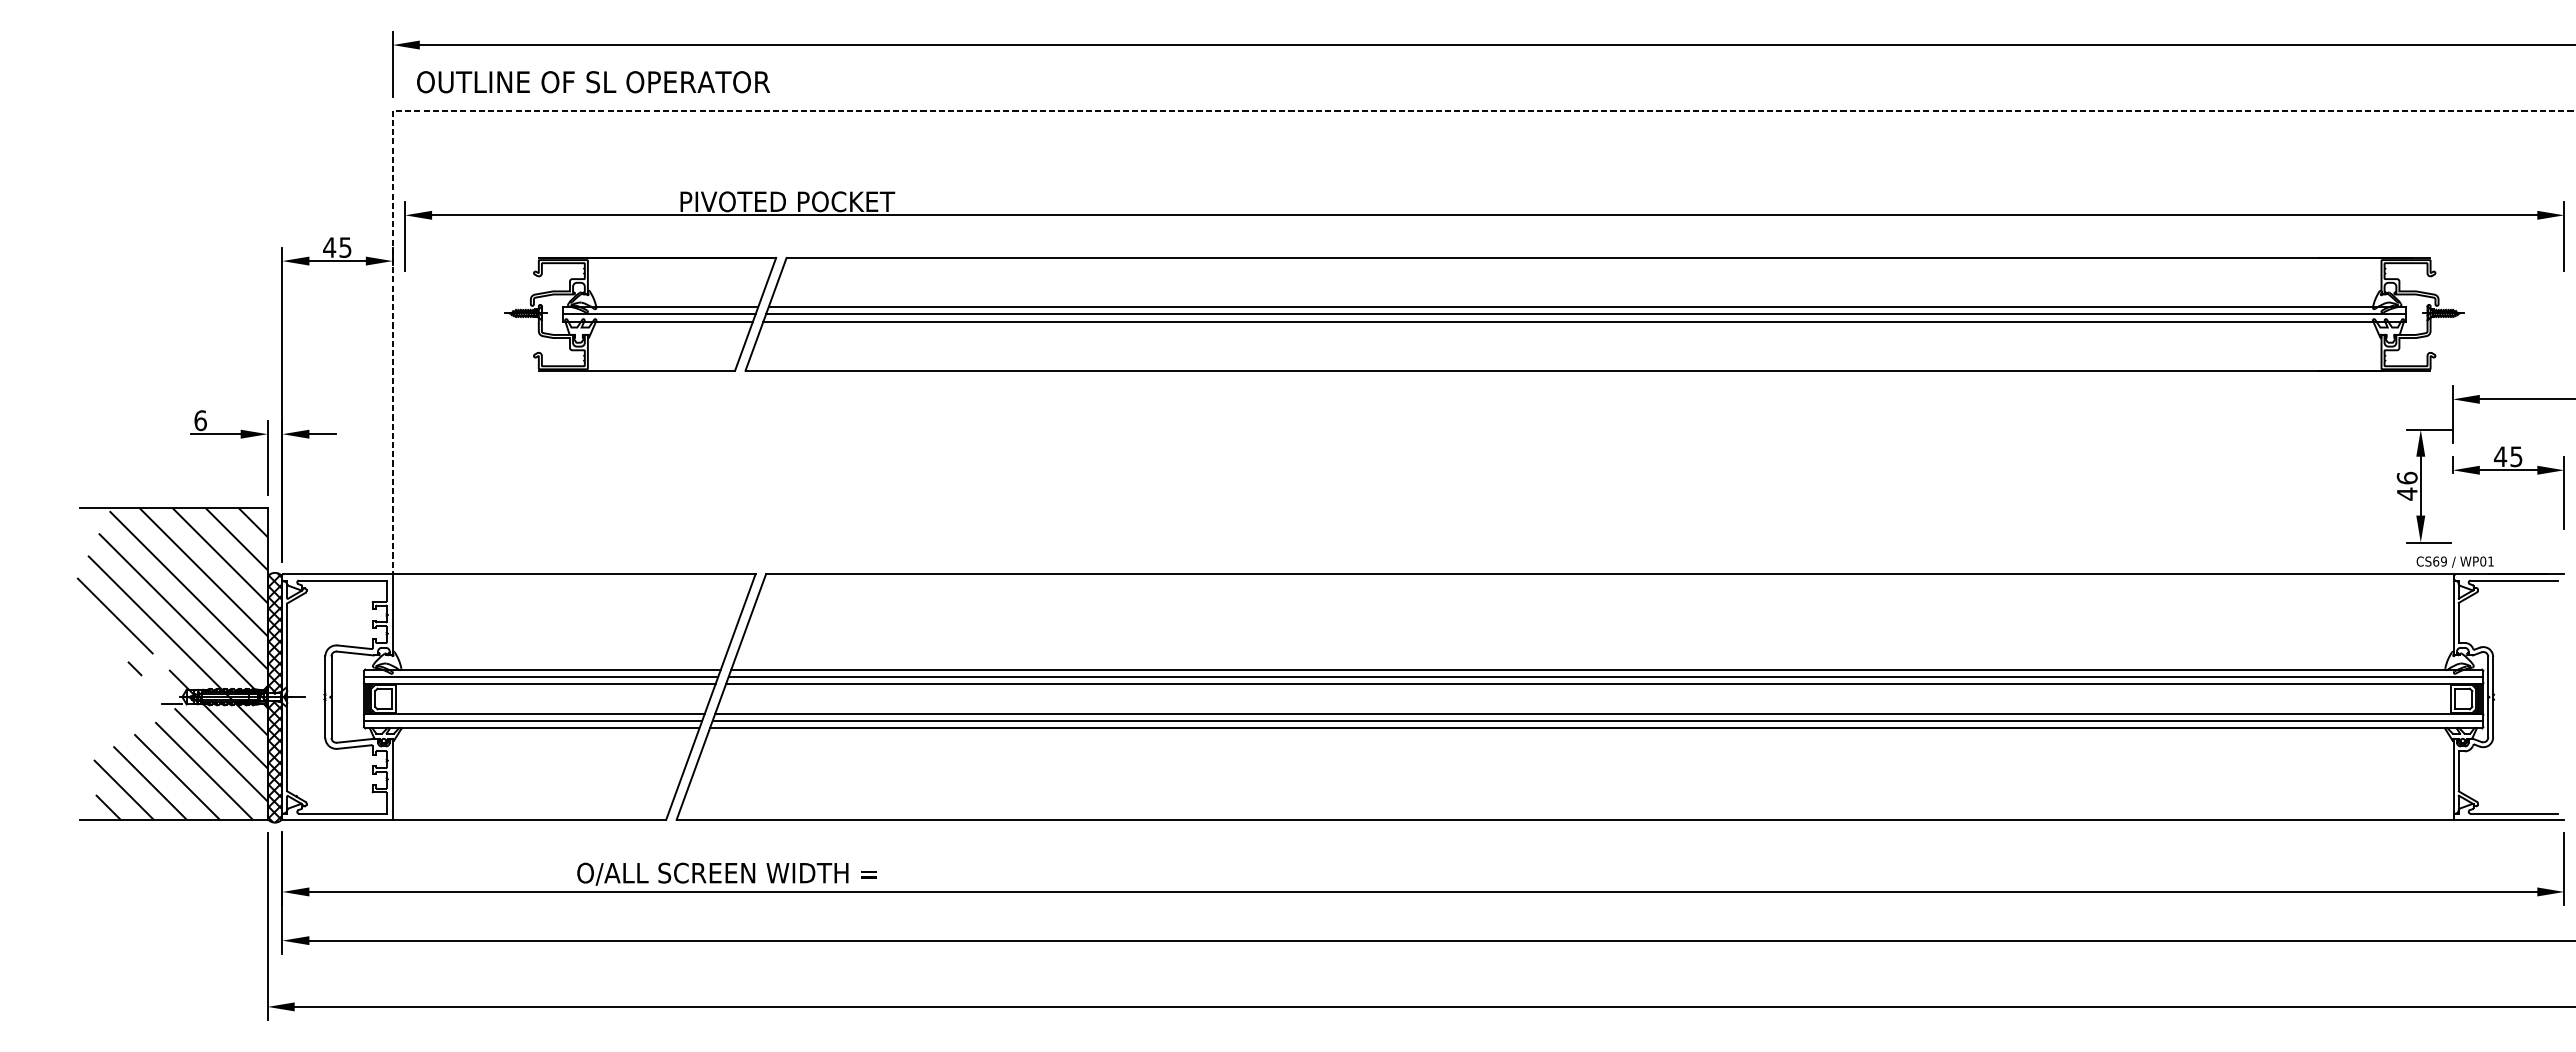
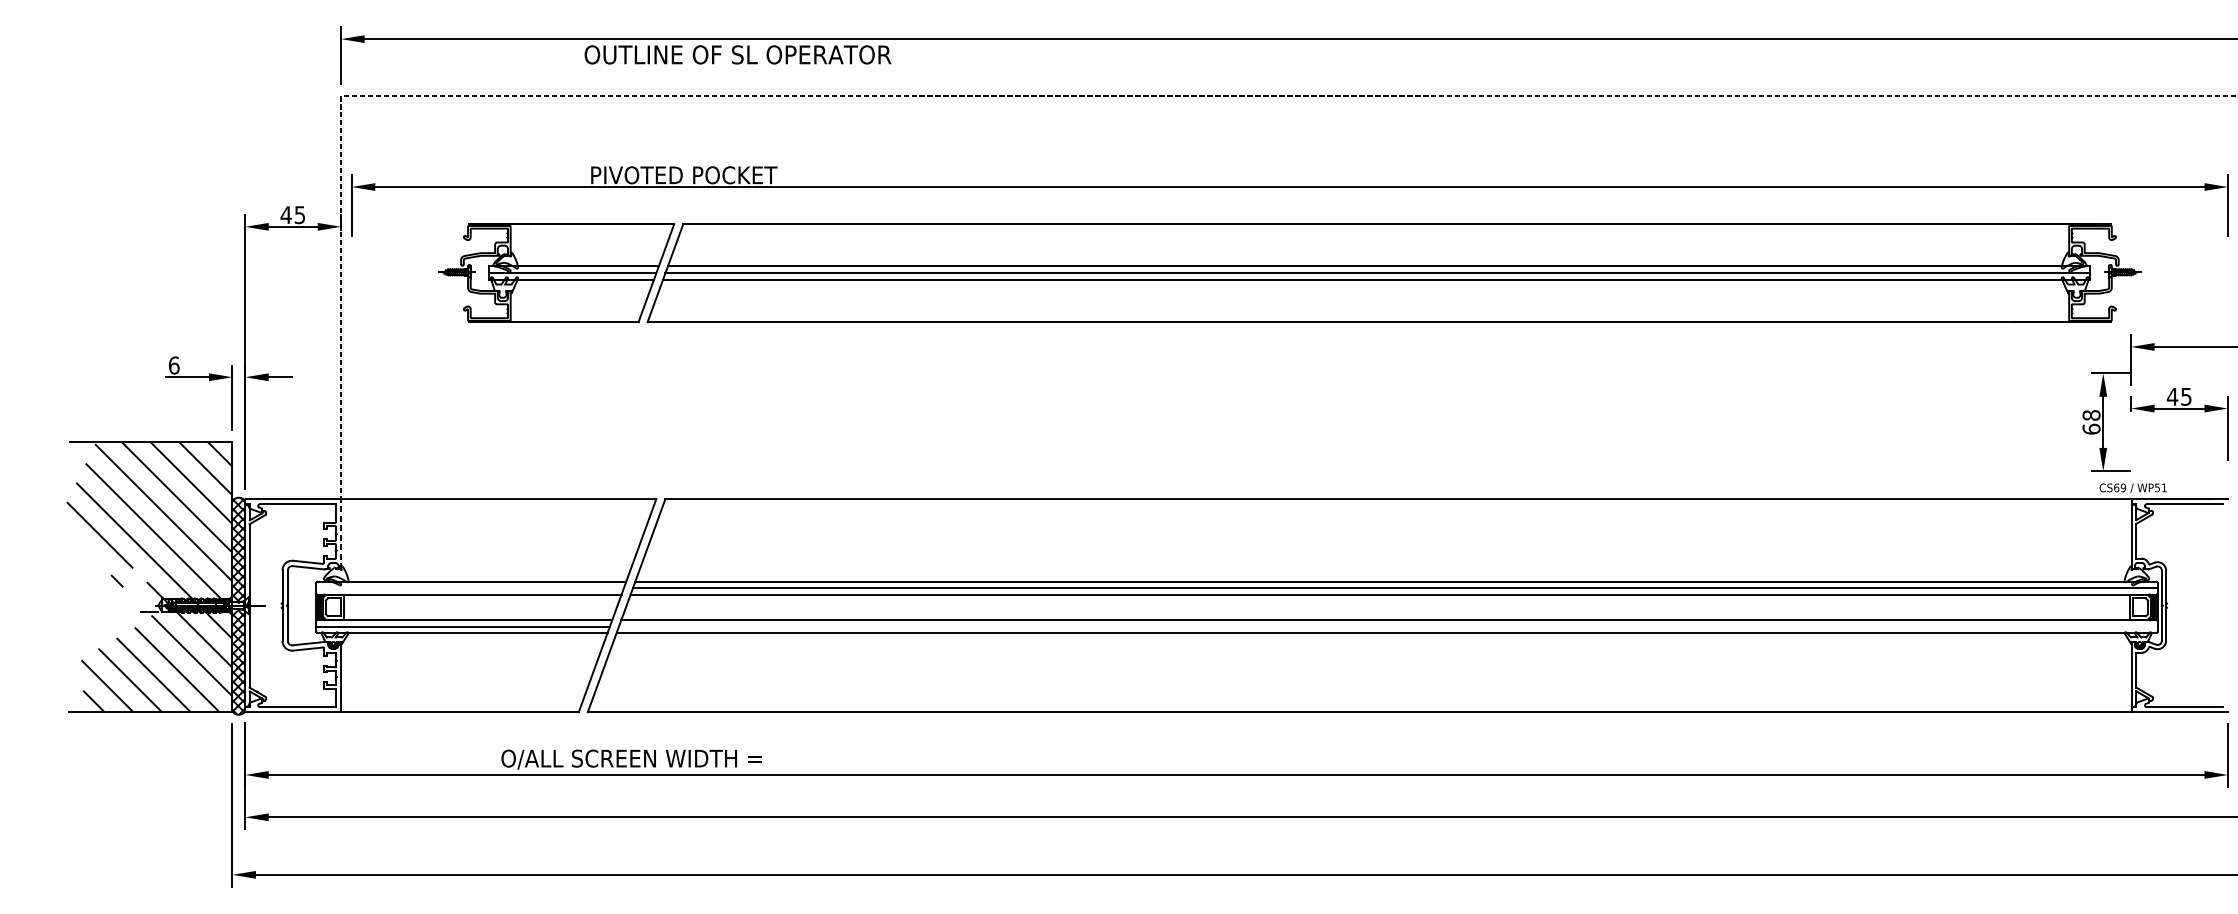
text: (593, 82) -> (737, 55), moved
text: (2406, 485) -> (2090, 421), 46 -> 68
text: (2483, 561) -> (2157, 487), WP01 -> WP51
line: (392, 614) -> (340, 533), solid -> dashed
line: (541, 676) -> (470, 587), removed
line: (1597, 721) -> (1387, 626), removed

